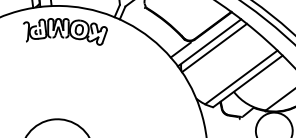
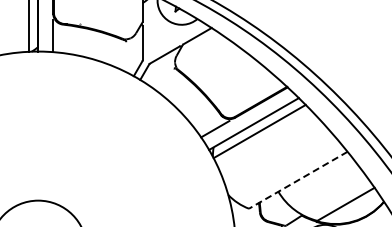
part: (65, 33) -> (67, 89), removed
line: (241, 76) -> (290, 173), removed
line: (248, 81) -> (298, 180), solid -> dashed

